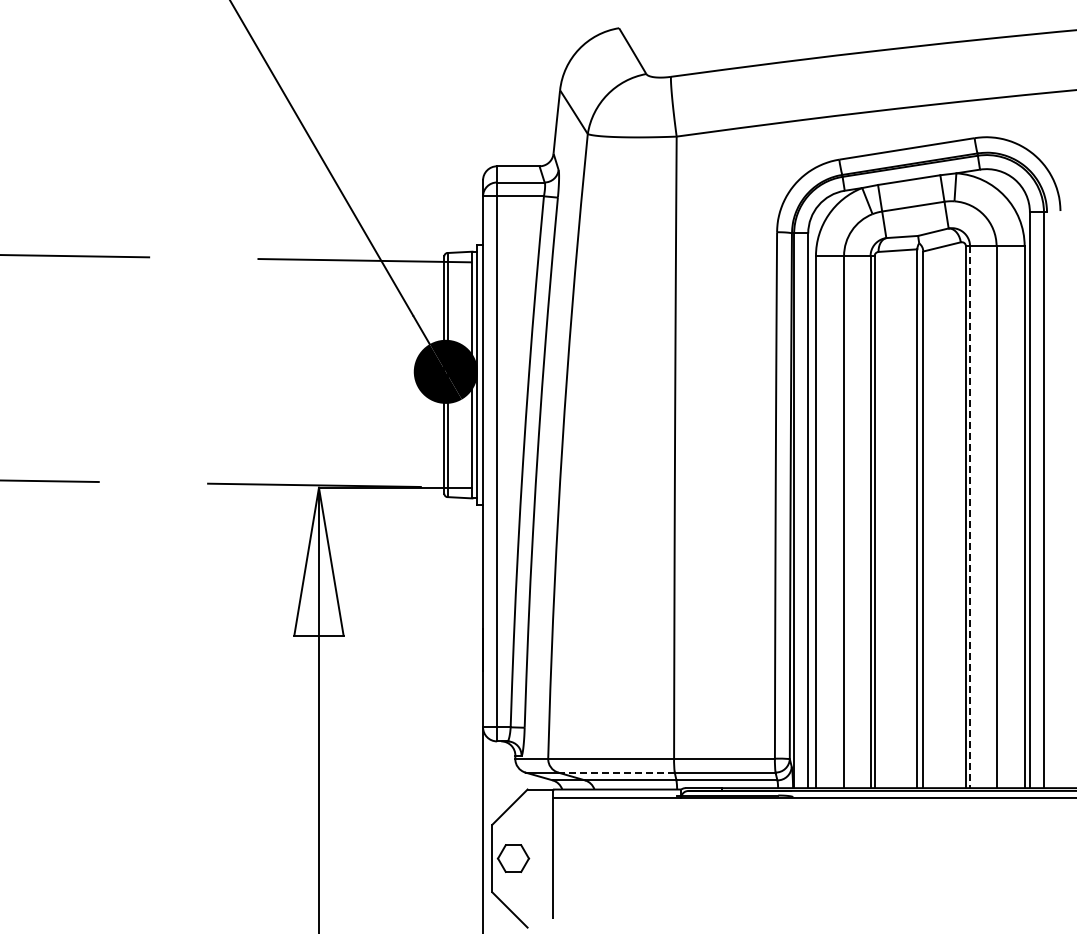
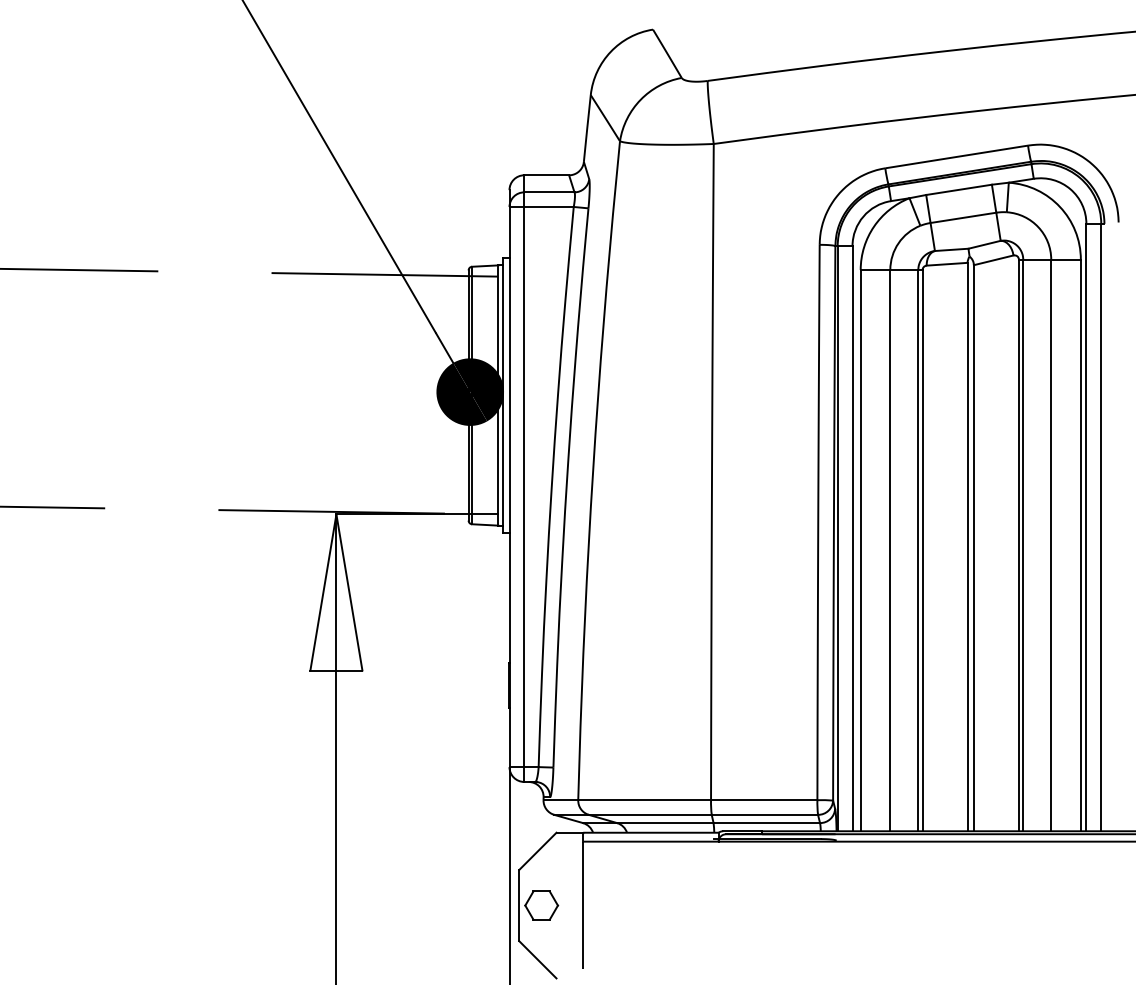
line: (970, 517) -> (1023, 545), dashed -> solid
line: (616, 772) -> (650, 814), dashed -> solid

